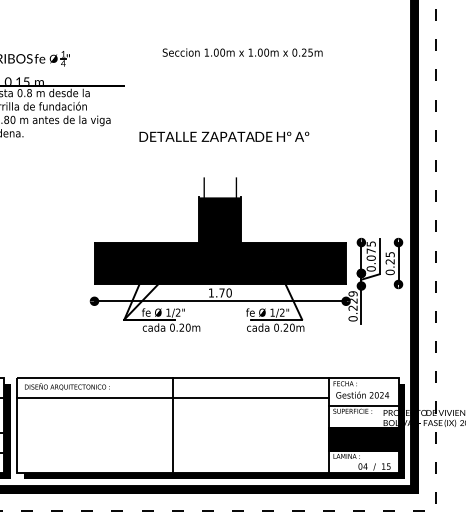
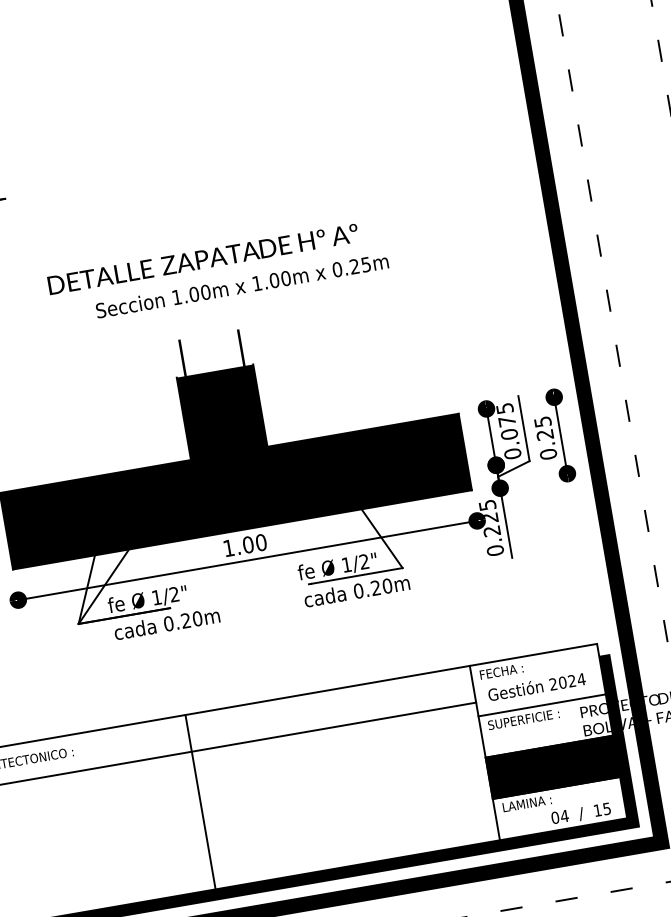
text: (242, 52) -> (241, 285), moved
text: (221, 292) -> (247, 544), 1.70 -> 1.00
text: (352, 293) -> (486, 504), 0.229 -> 0.225

